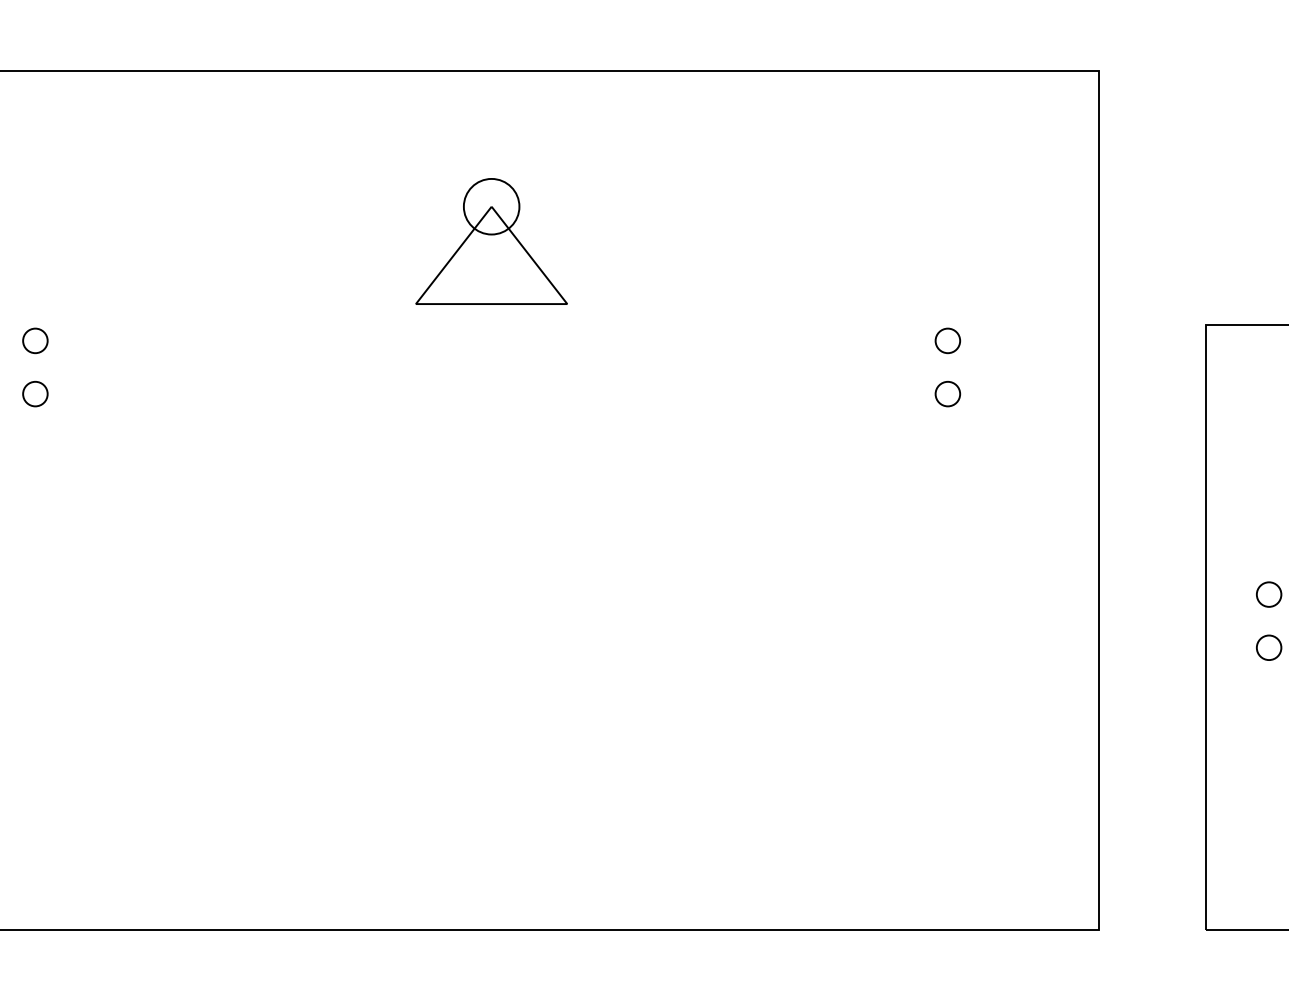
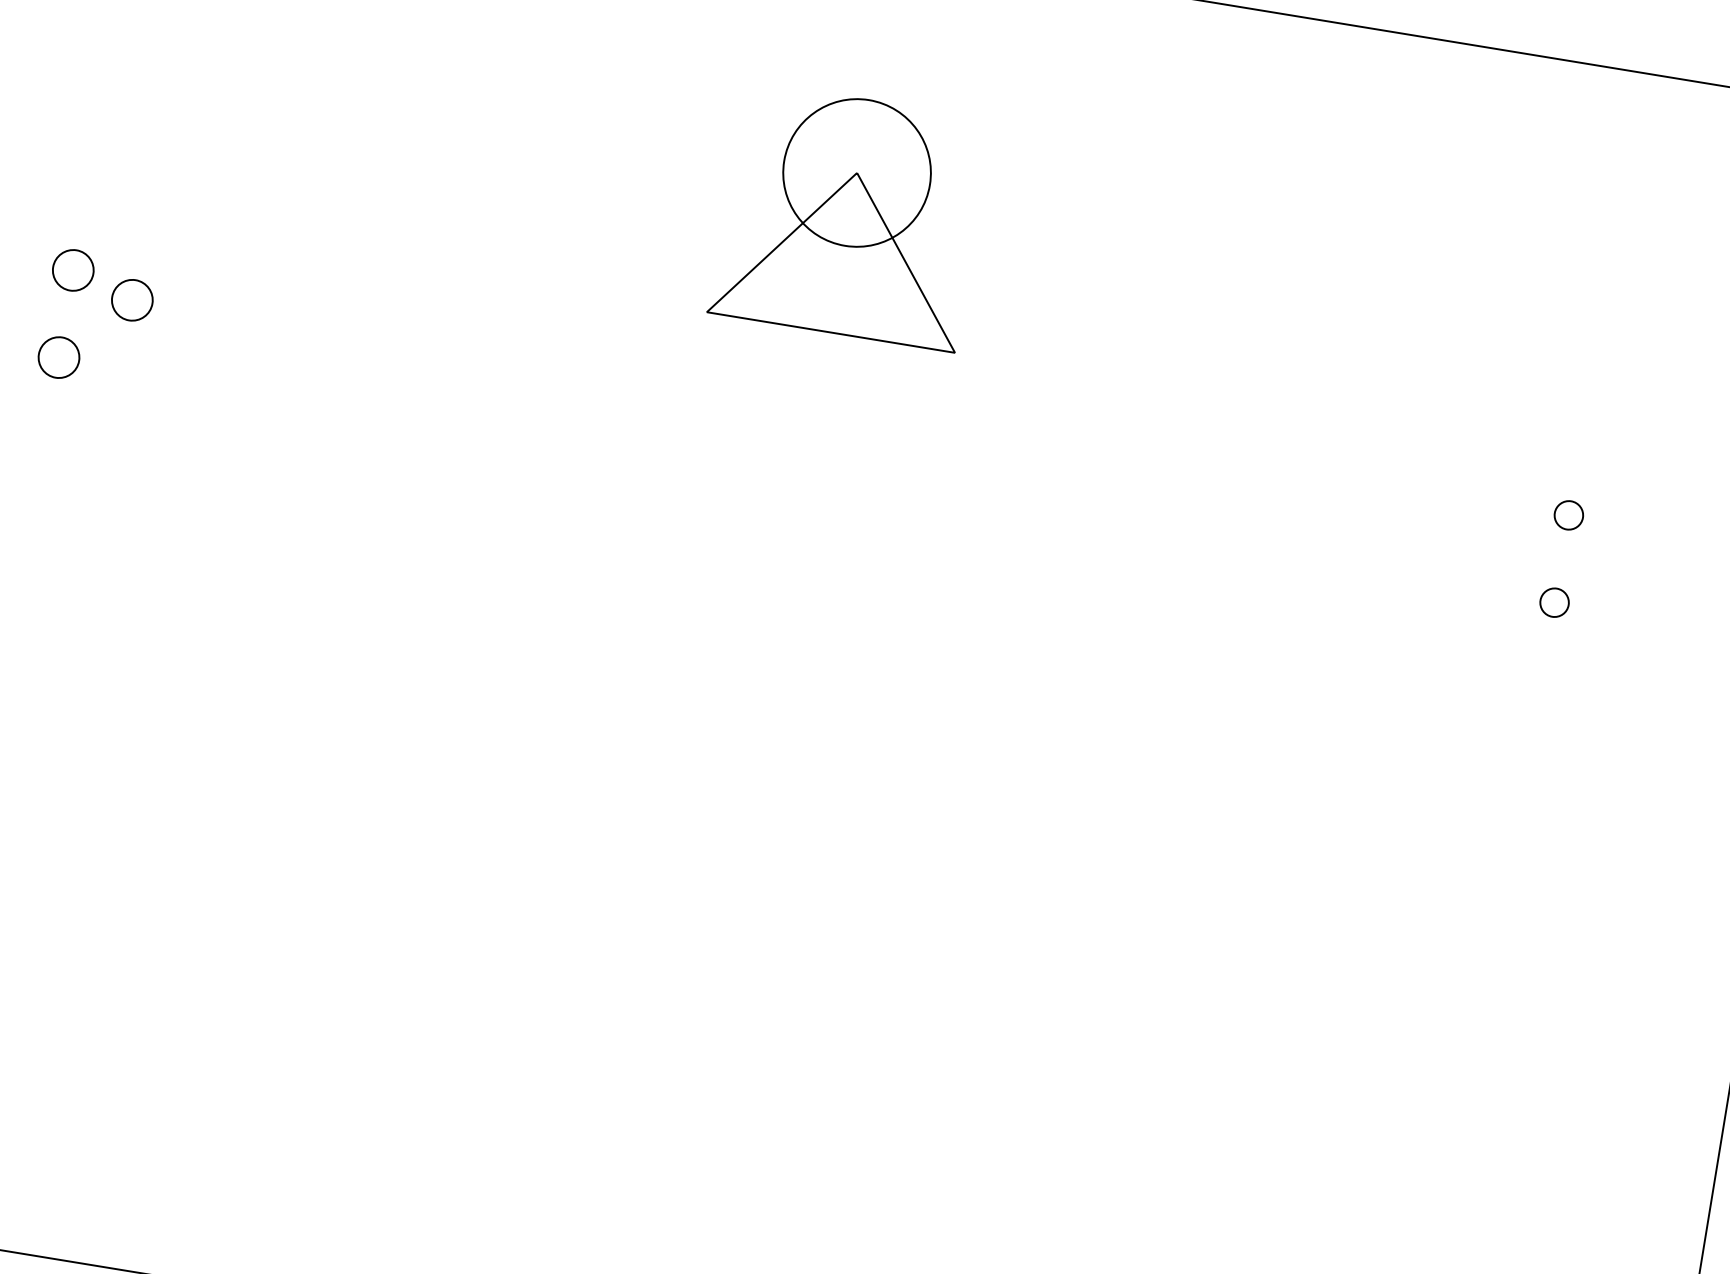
circle: (491, 206) -> (856, 172), size x1.6
circle: (947, 340) -> (1568, 514), size x0.7
circle: (73, 352) -> (132, 299), added
circle: (947, 394) -> (1553, 603), size x0.7

